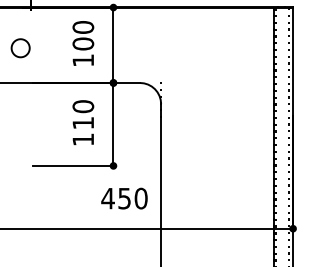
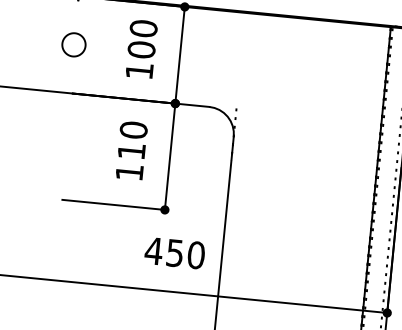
part: (20, 48) -> (73, 45), moved

